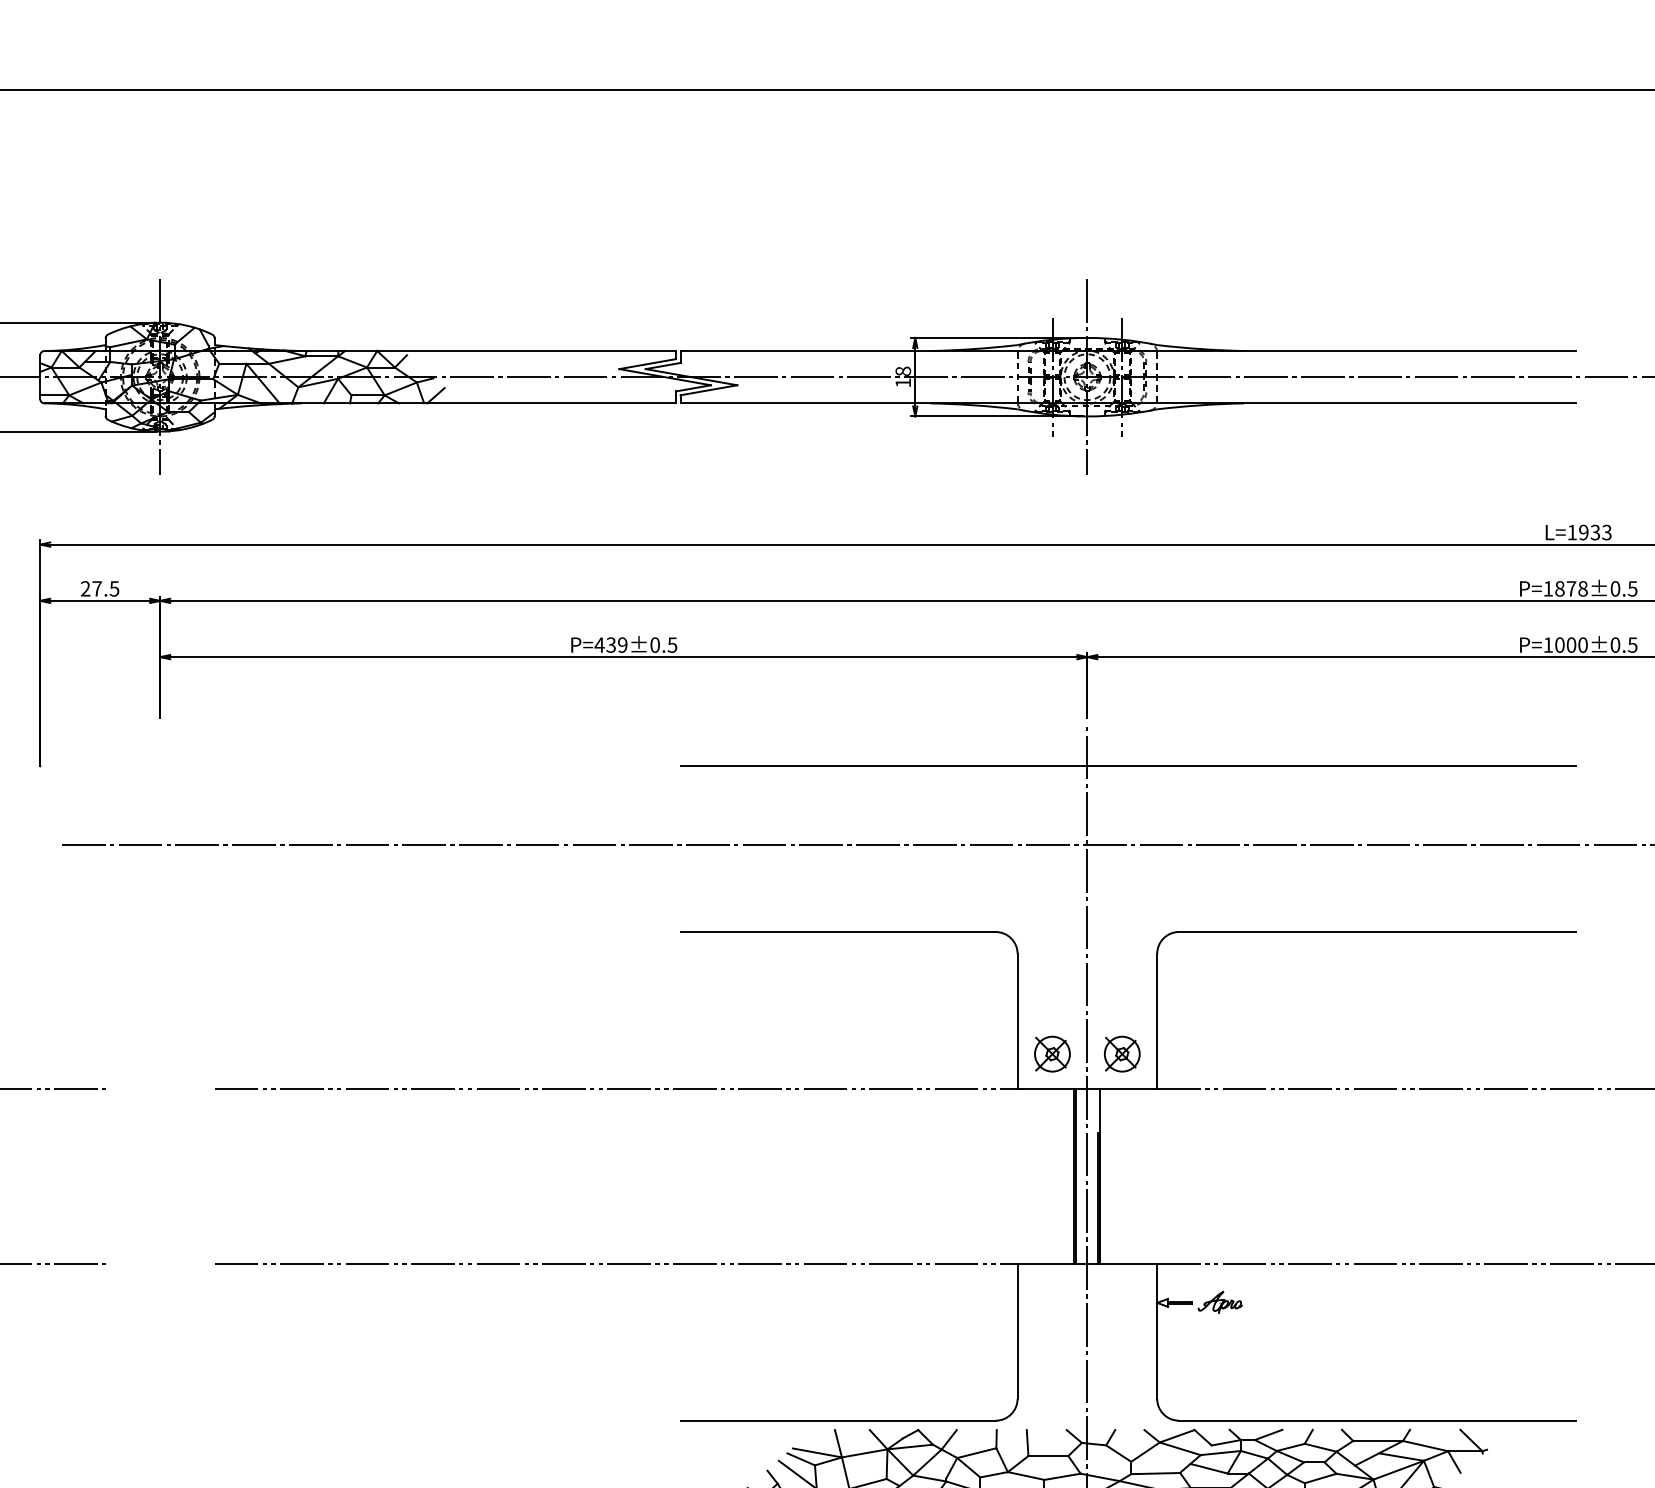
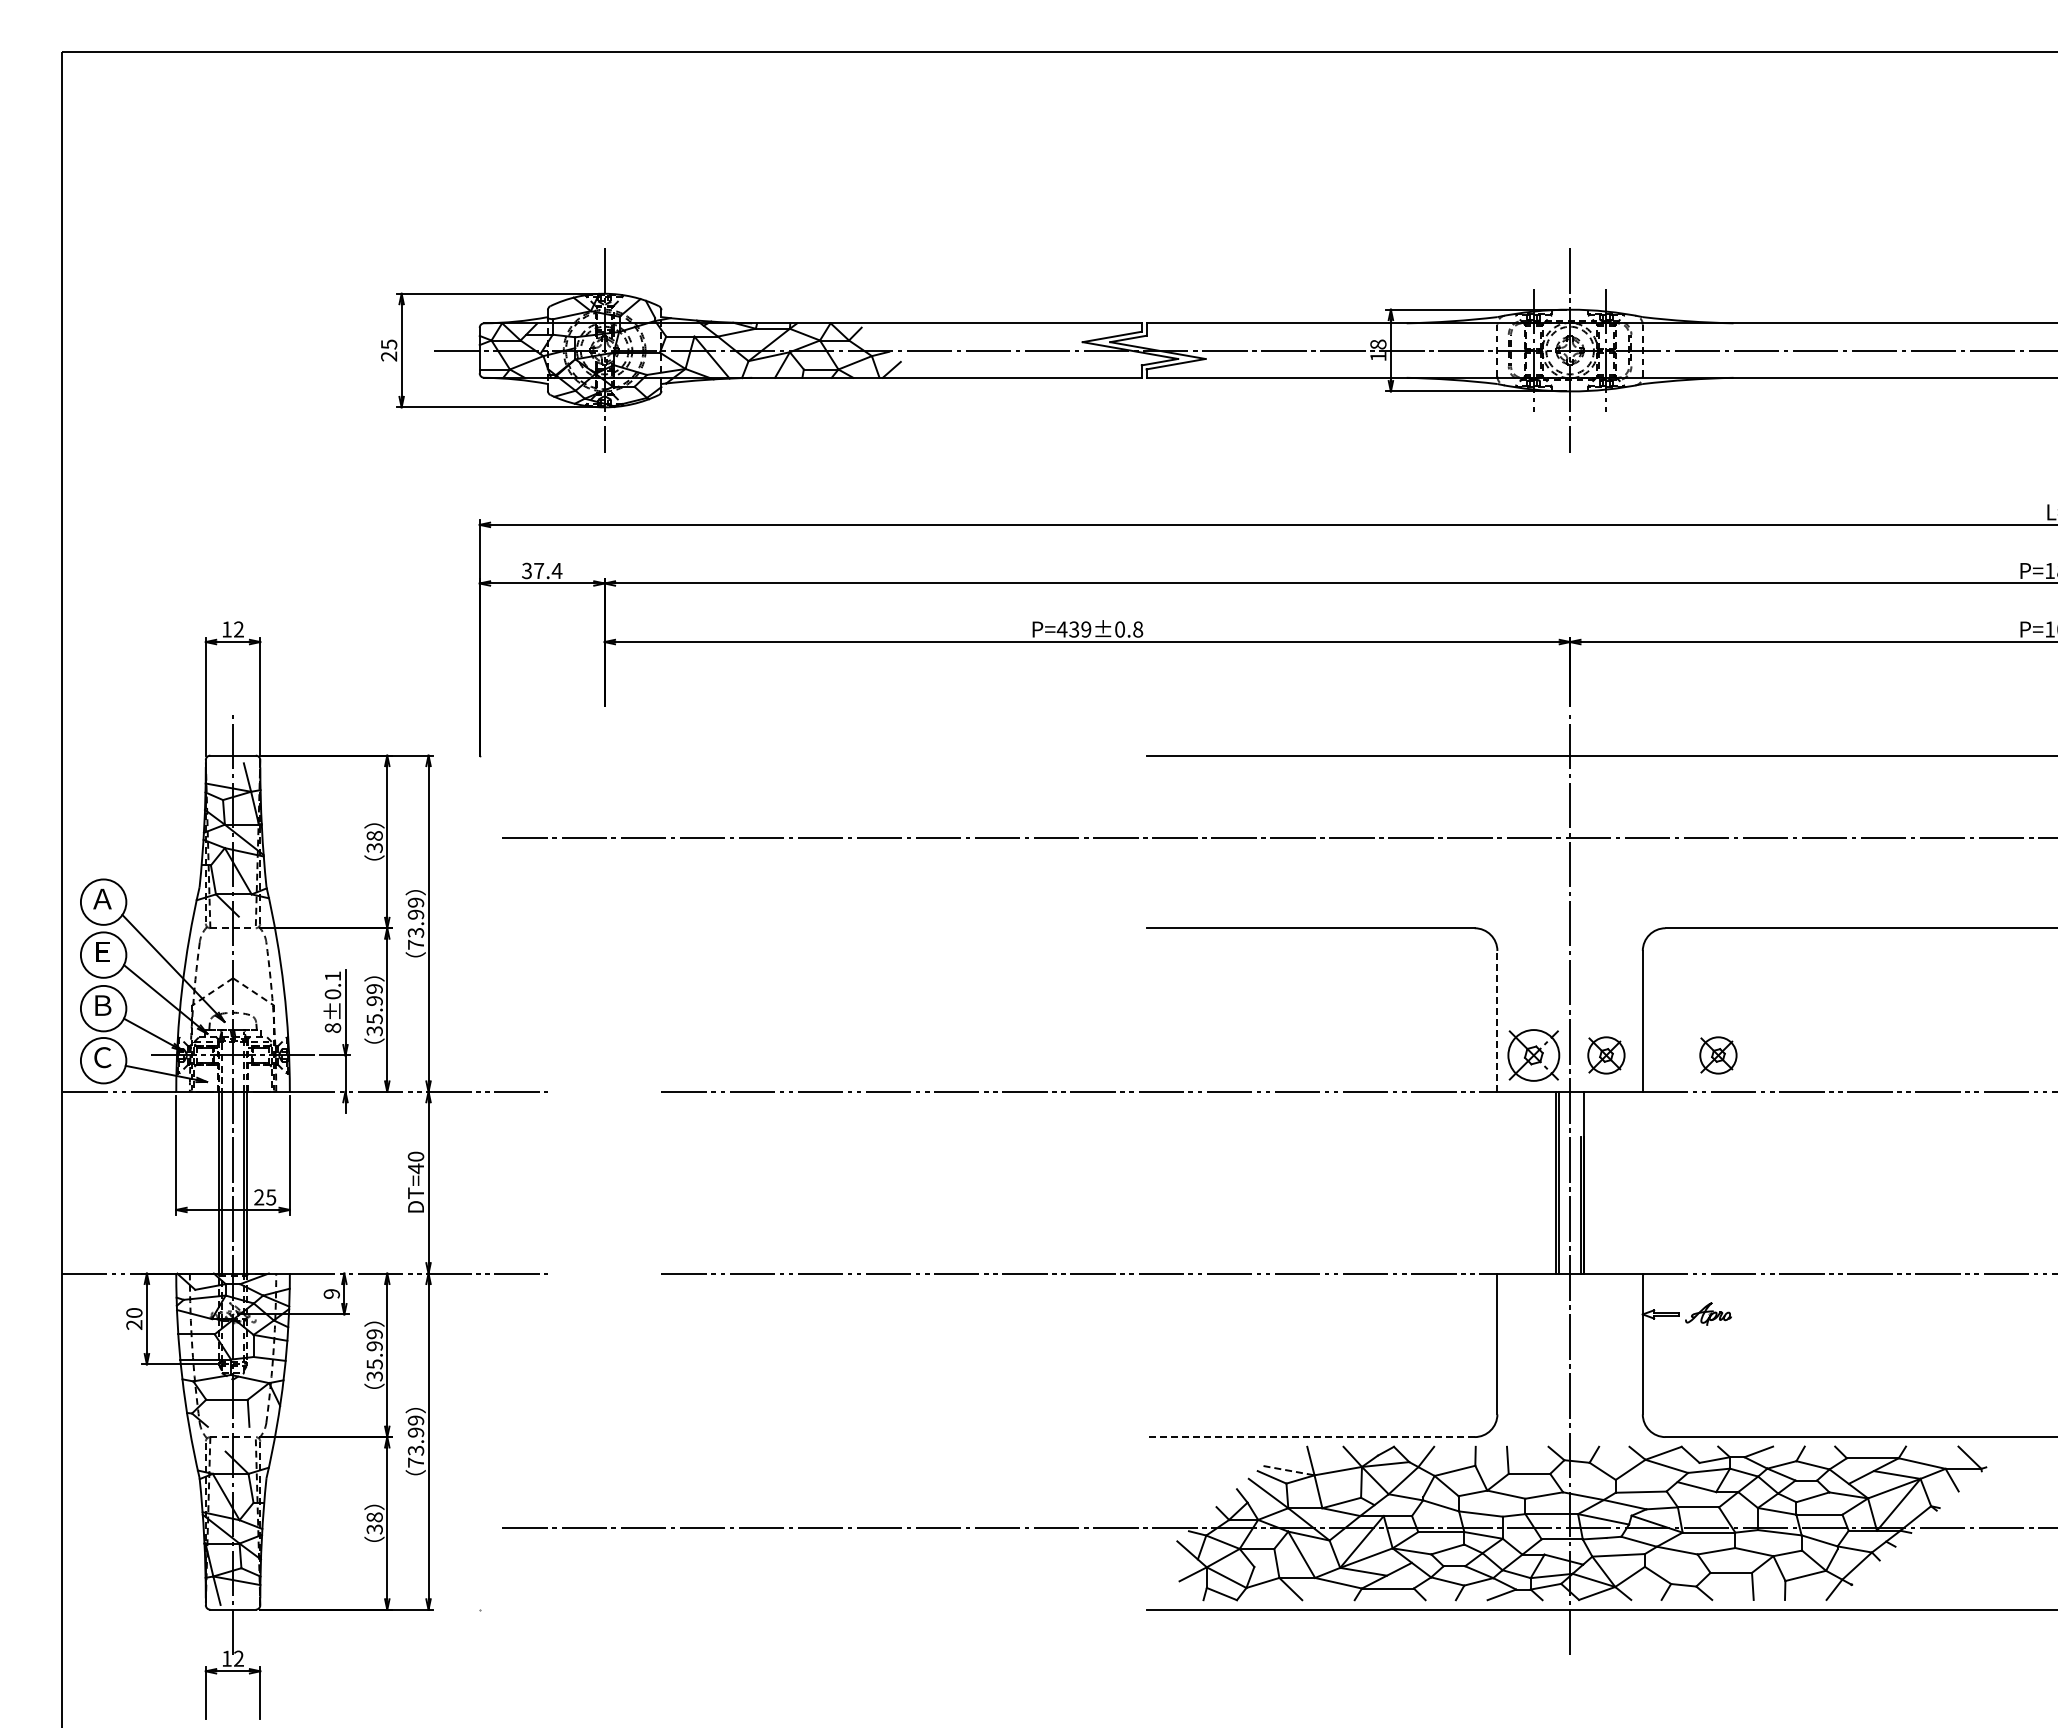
text: (100, 589) -> (542, 571), 27.5 -> 37.4
text: (672, 645) -> (1138, 629), P=439±0.5 -> P=439±0.8
line: (1017, 1020) -> (1497, 1020), solid -> dashed
part: (1052, 1054) -> (1533, 1055), size x1.4
part: (1229, 1054) -> (1718, 1055), added
line: (838, 1421) -> (1310, 1437), solid -> dashed
line: (817, 1452) -> (1289, 1470), solid -> dashed

